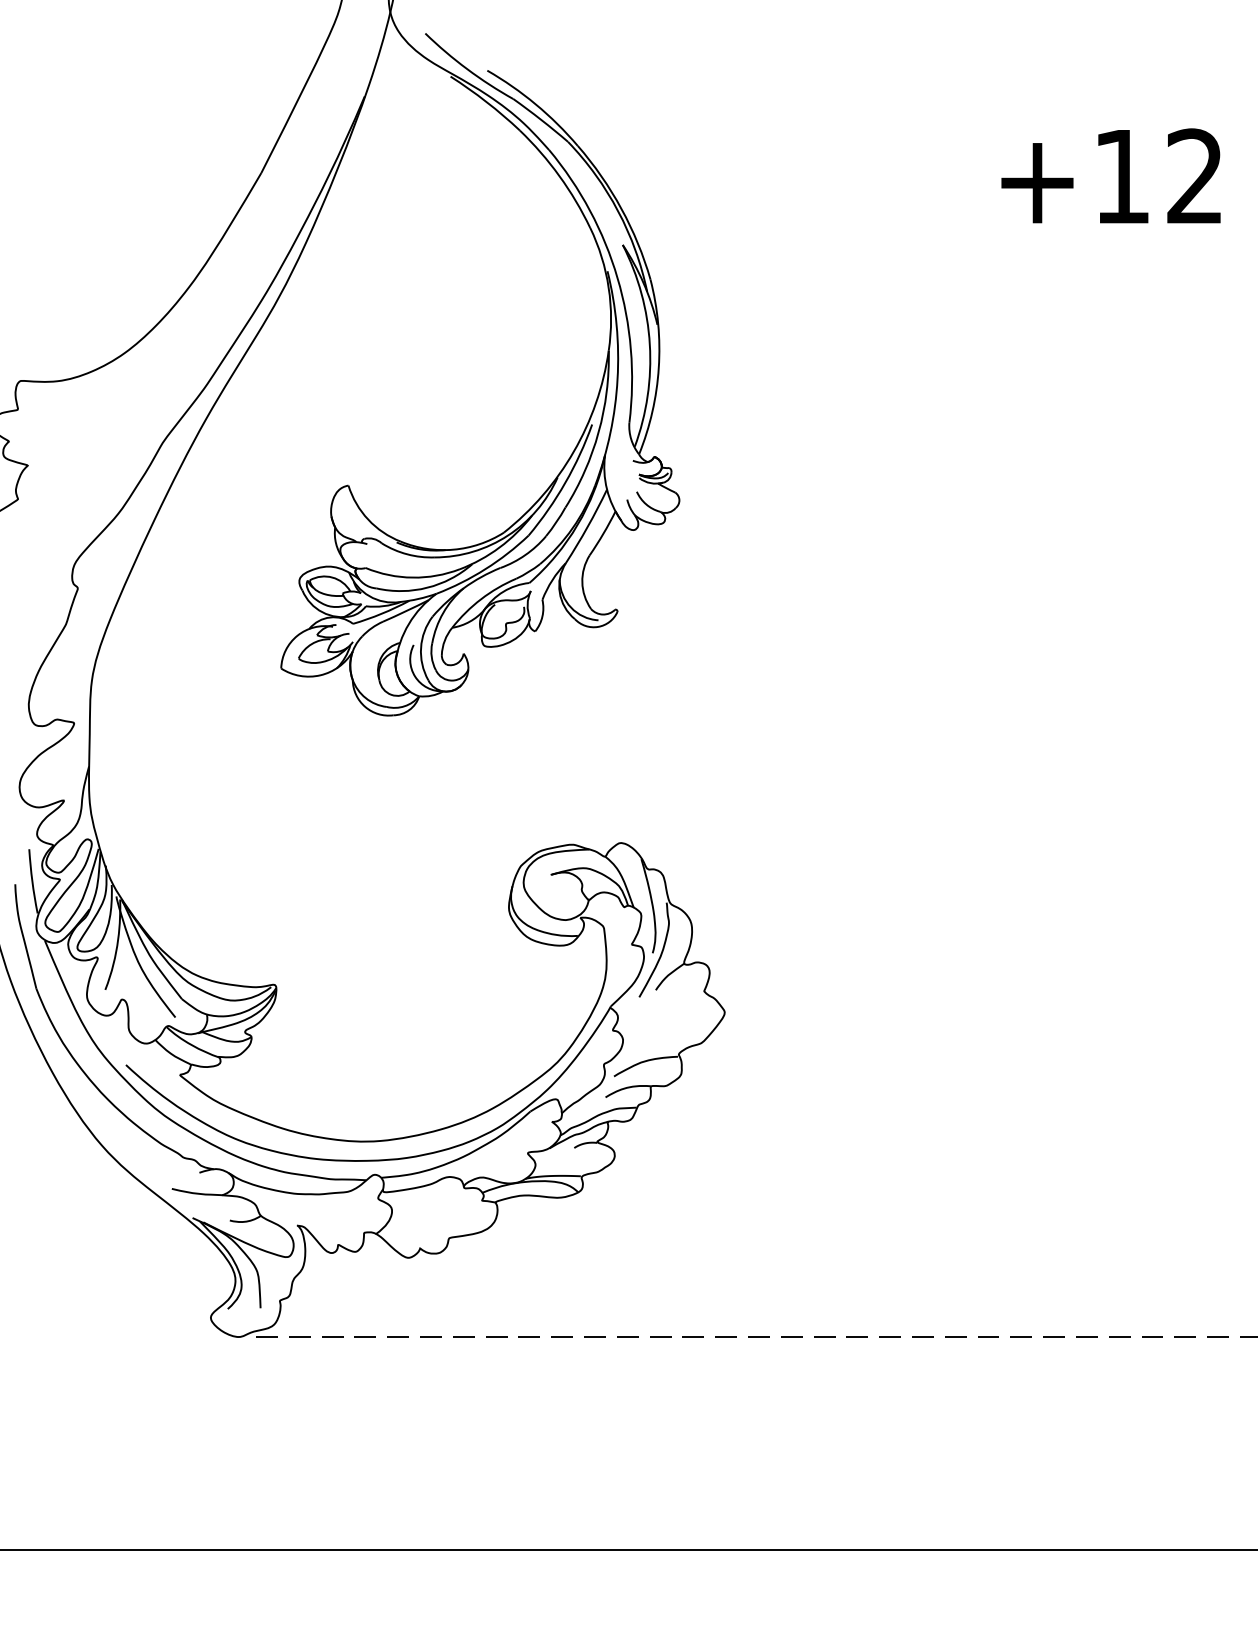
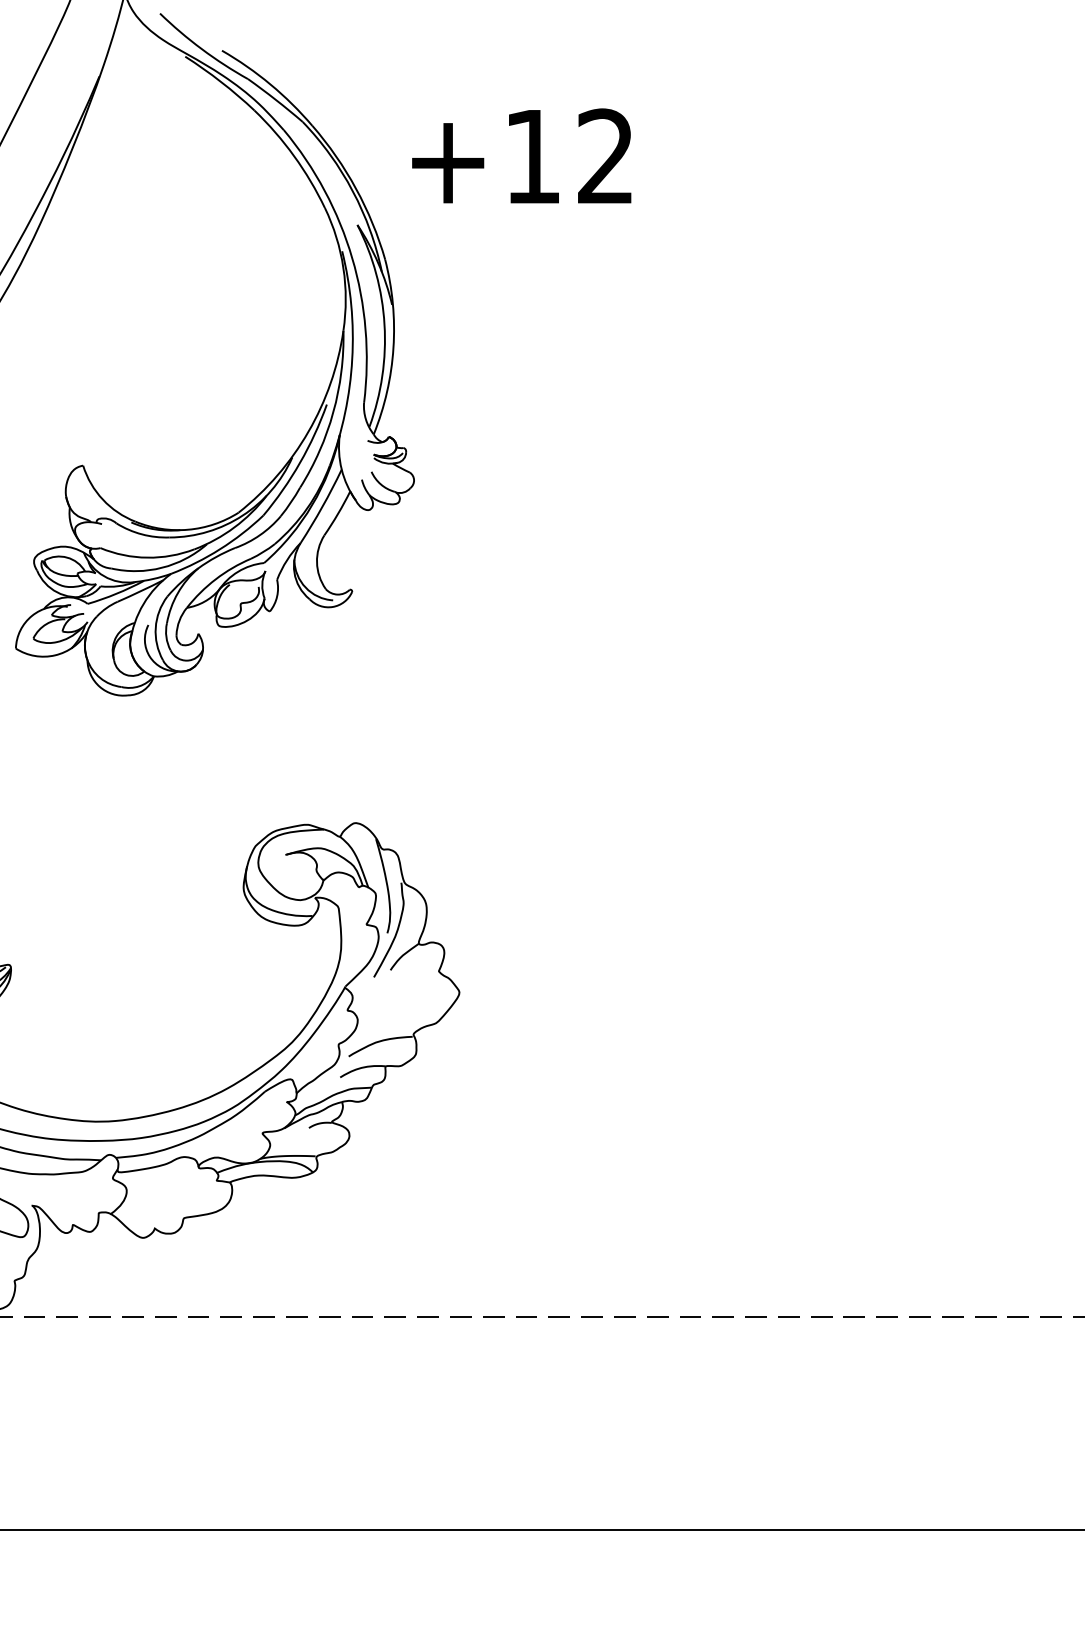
text: (1110, 175) -> (521, 155), moved

